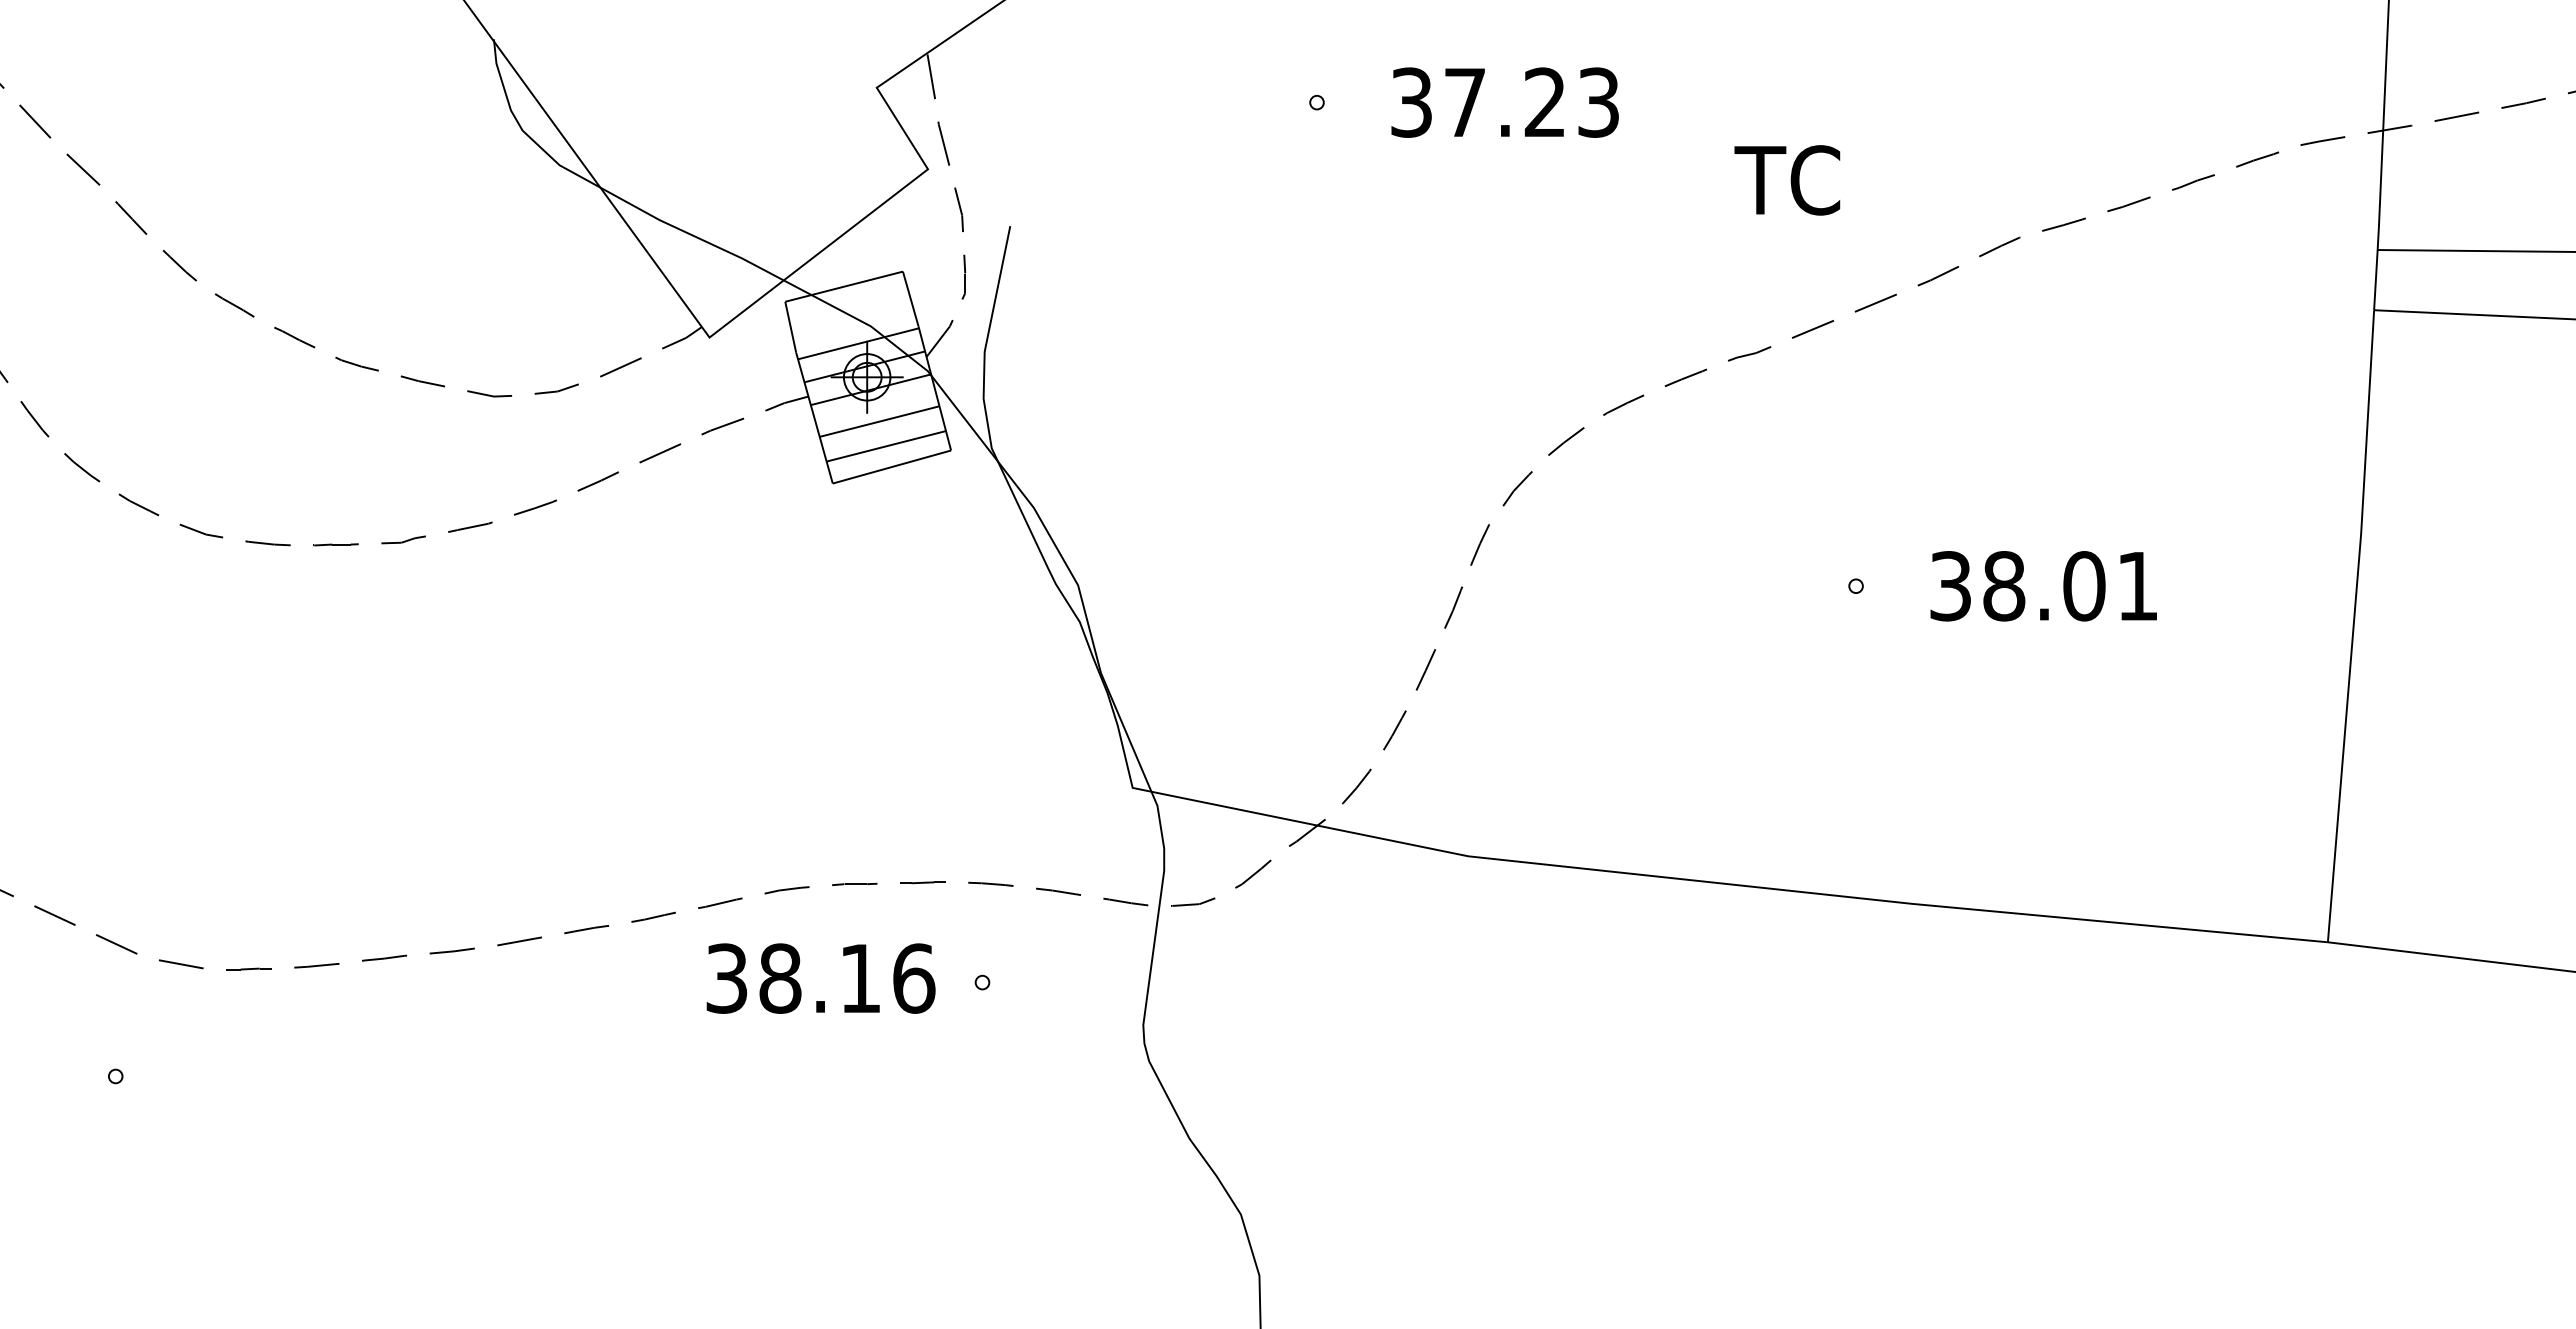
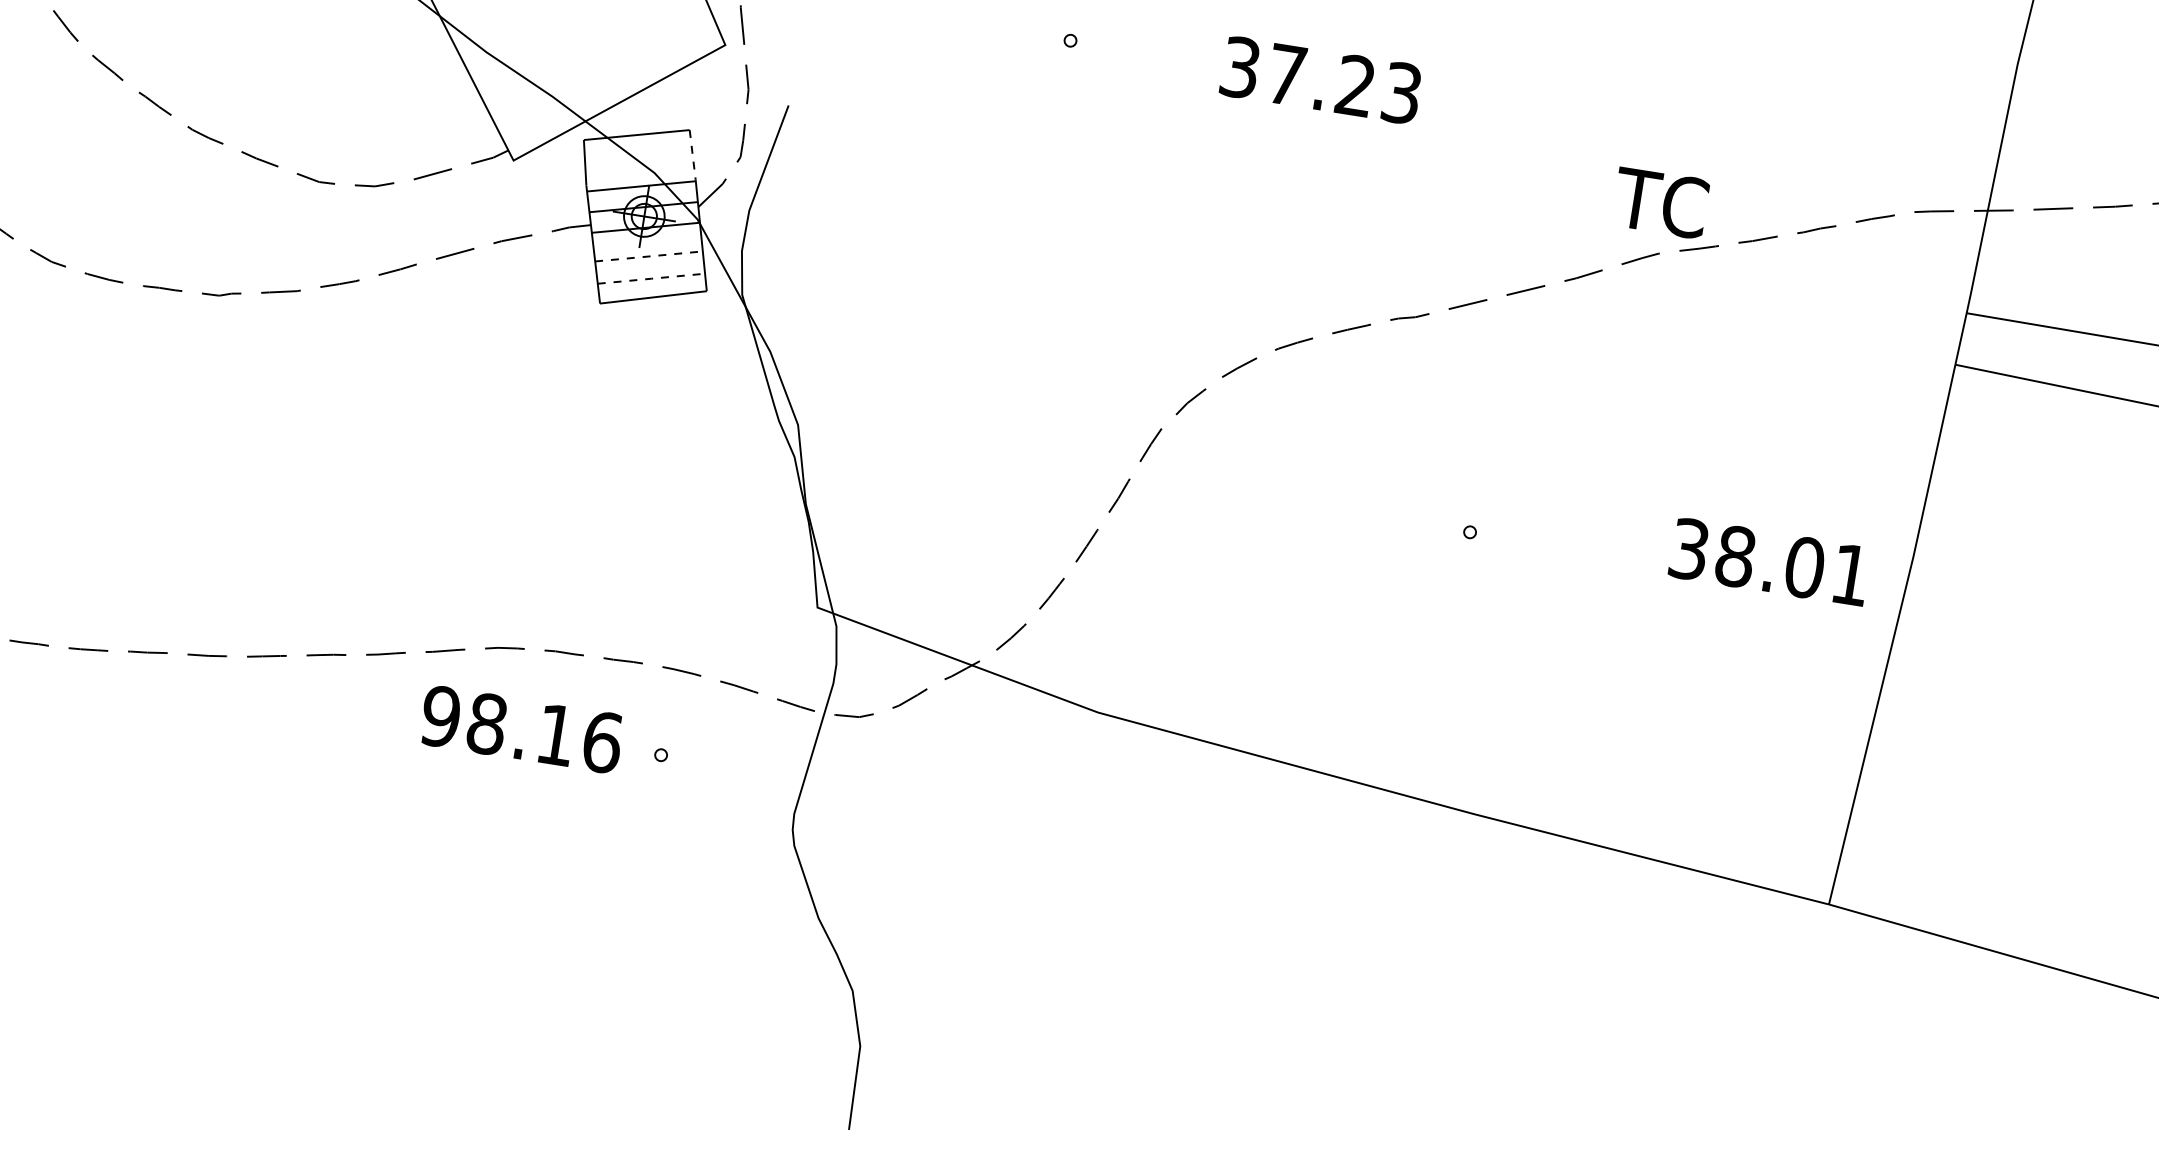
text: (1504, 102) -> (1320, 80), moved
text: (1787, 180) -> (1660, 203), moved
line: (910, 299) -> (692, 155), solid -> dashed
line: (879, 421) -> (648, 256), solid -> dashed
line: (886, 446) -> (651, 278), solid -> dashed
text: (2043, 586) -> (1769, 562), moved
text: (726, 978) -> (440, 716), 38.16 -> 98.16

